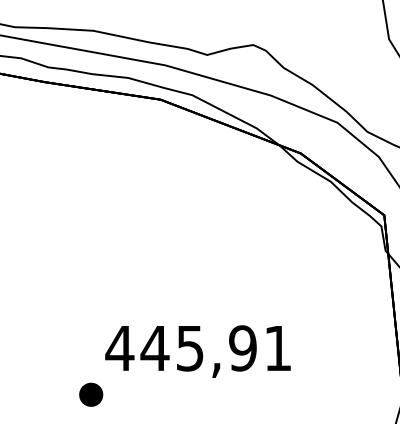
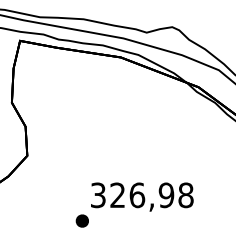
text: (197, 348) -> (141, 195), 445,91 -> 326,98

